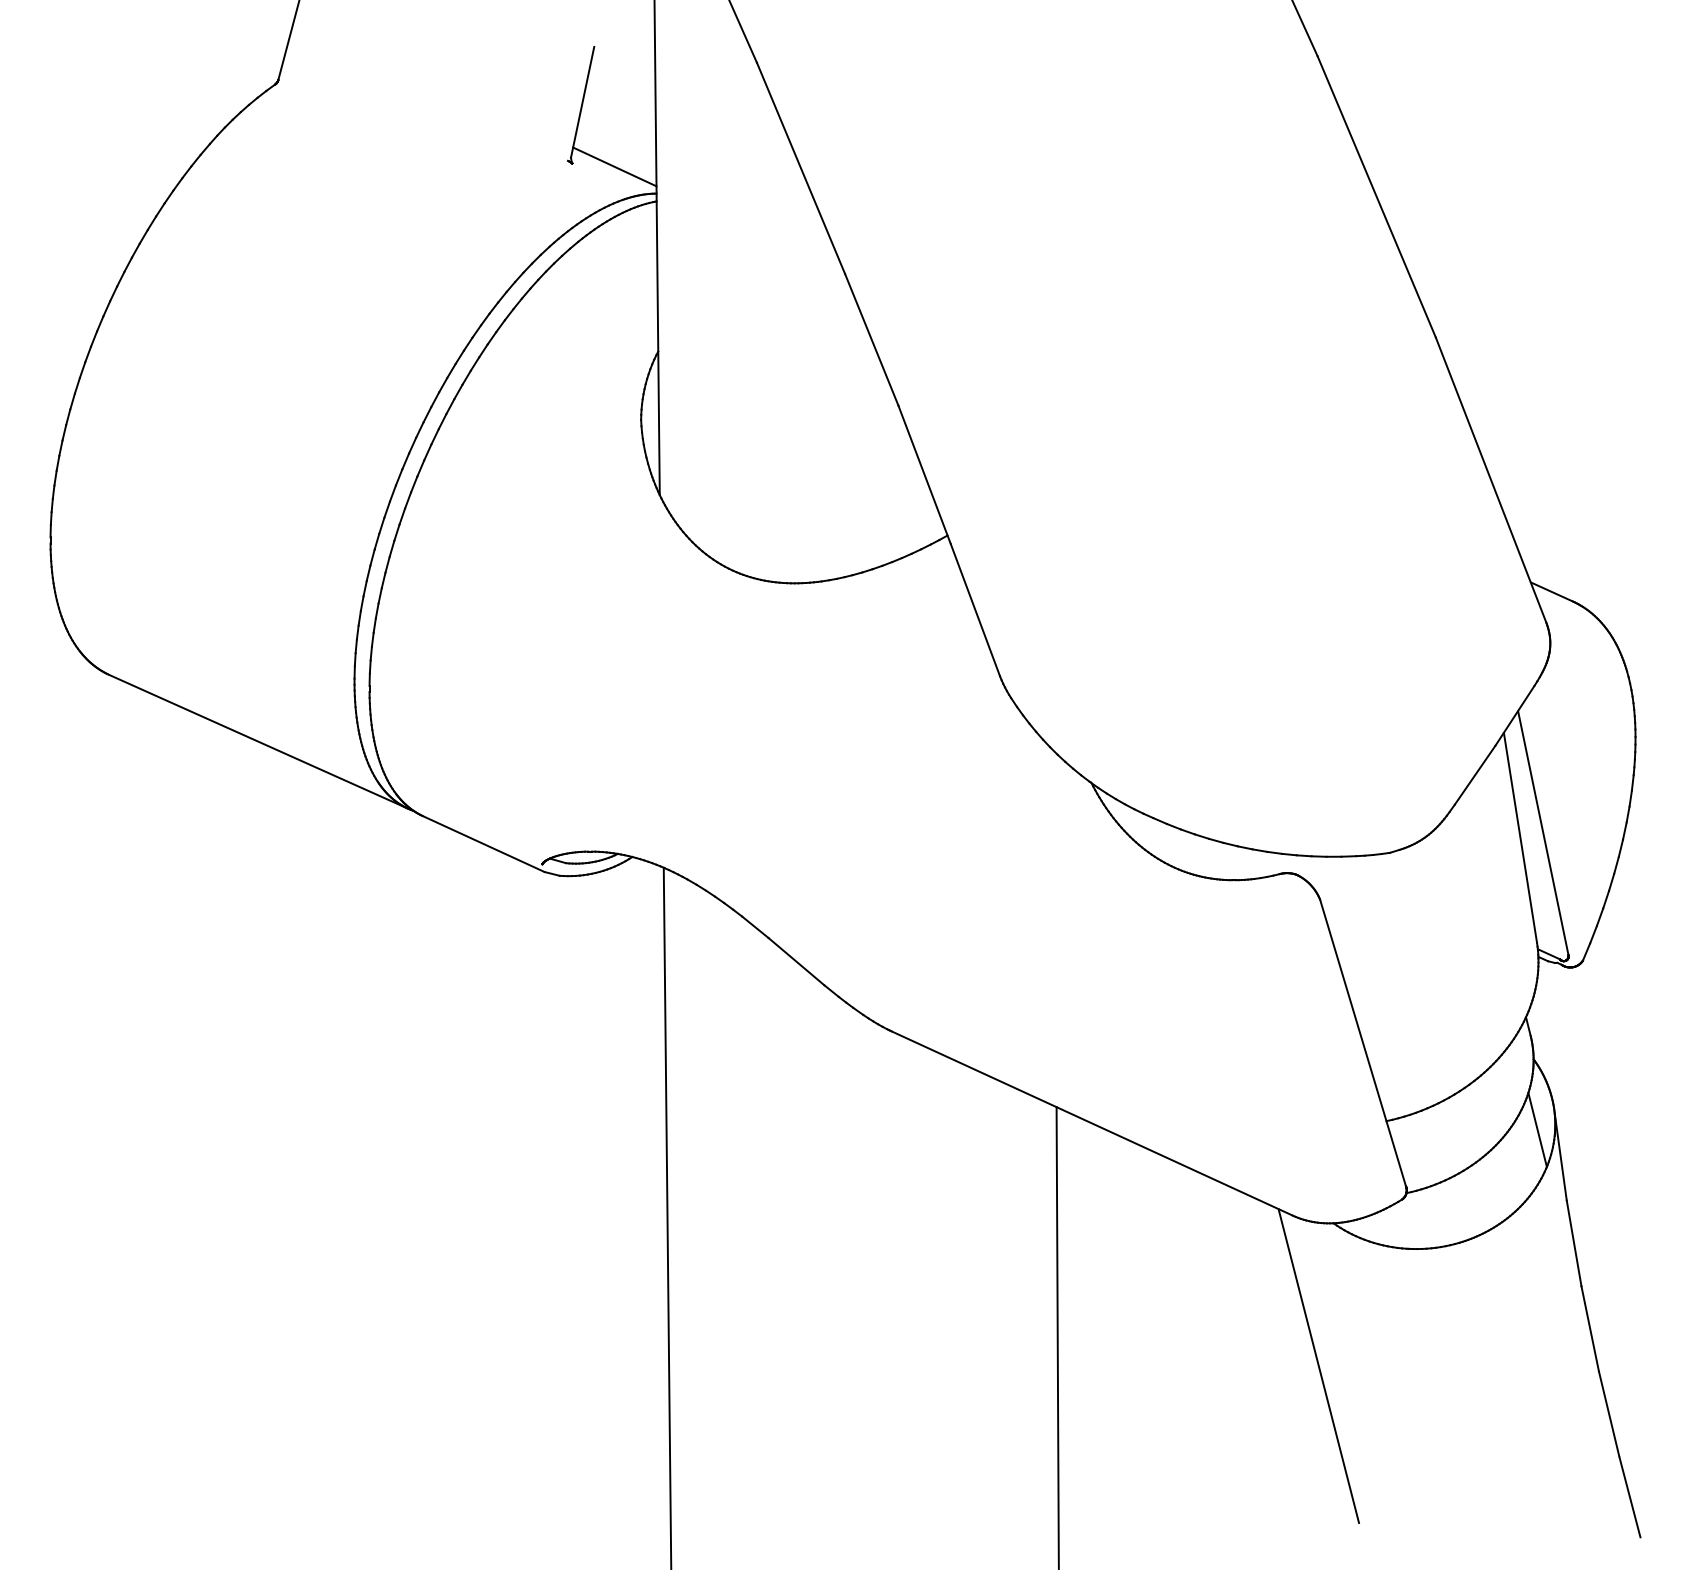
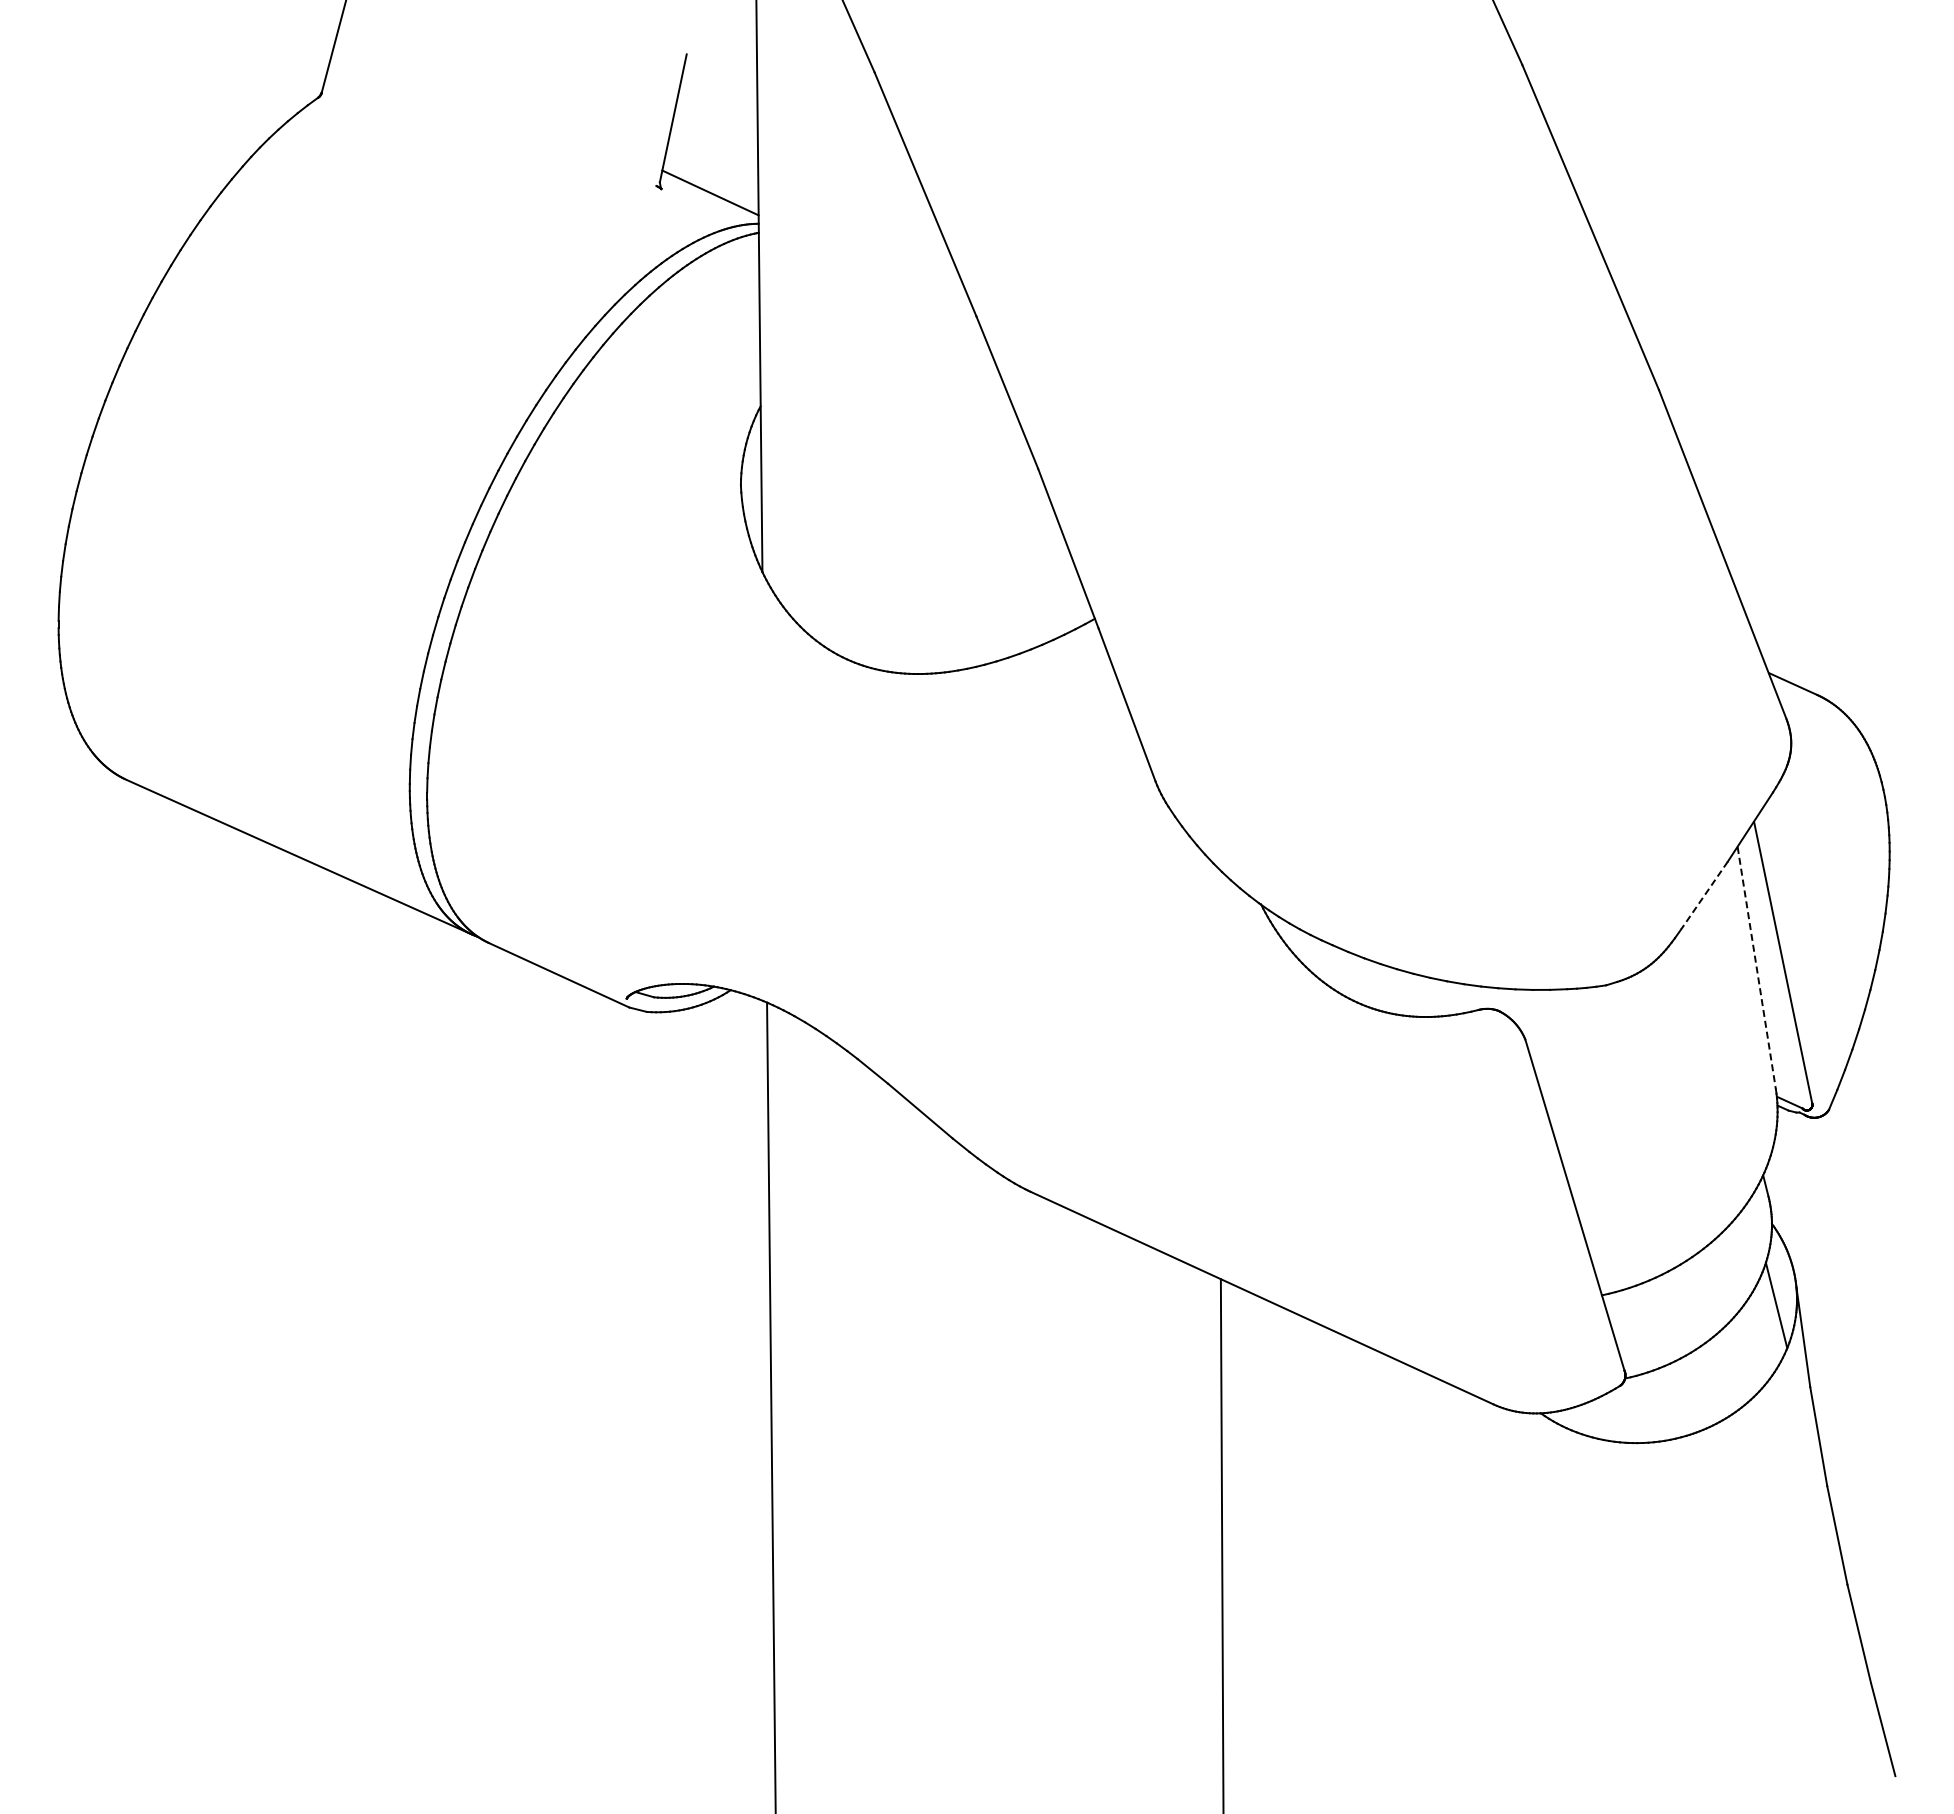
line: (1475, 775) -> (1704, 896), solid -> dashed
line: (1520, 838) -> (1756, 968), solid -> dashed
line: (1318, 1365) -> (1523, 1577), removed

